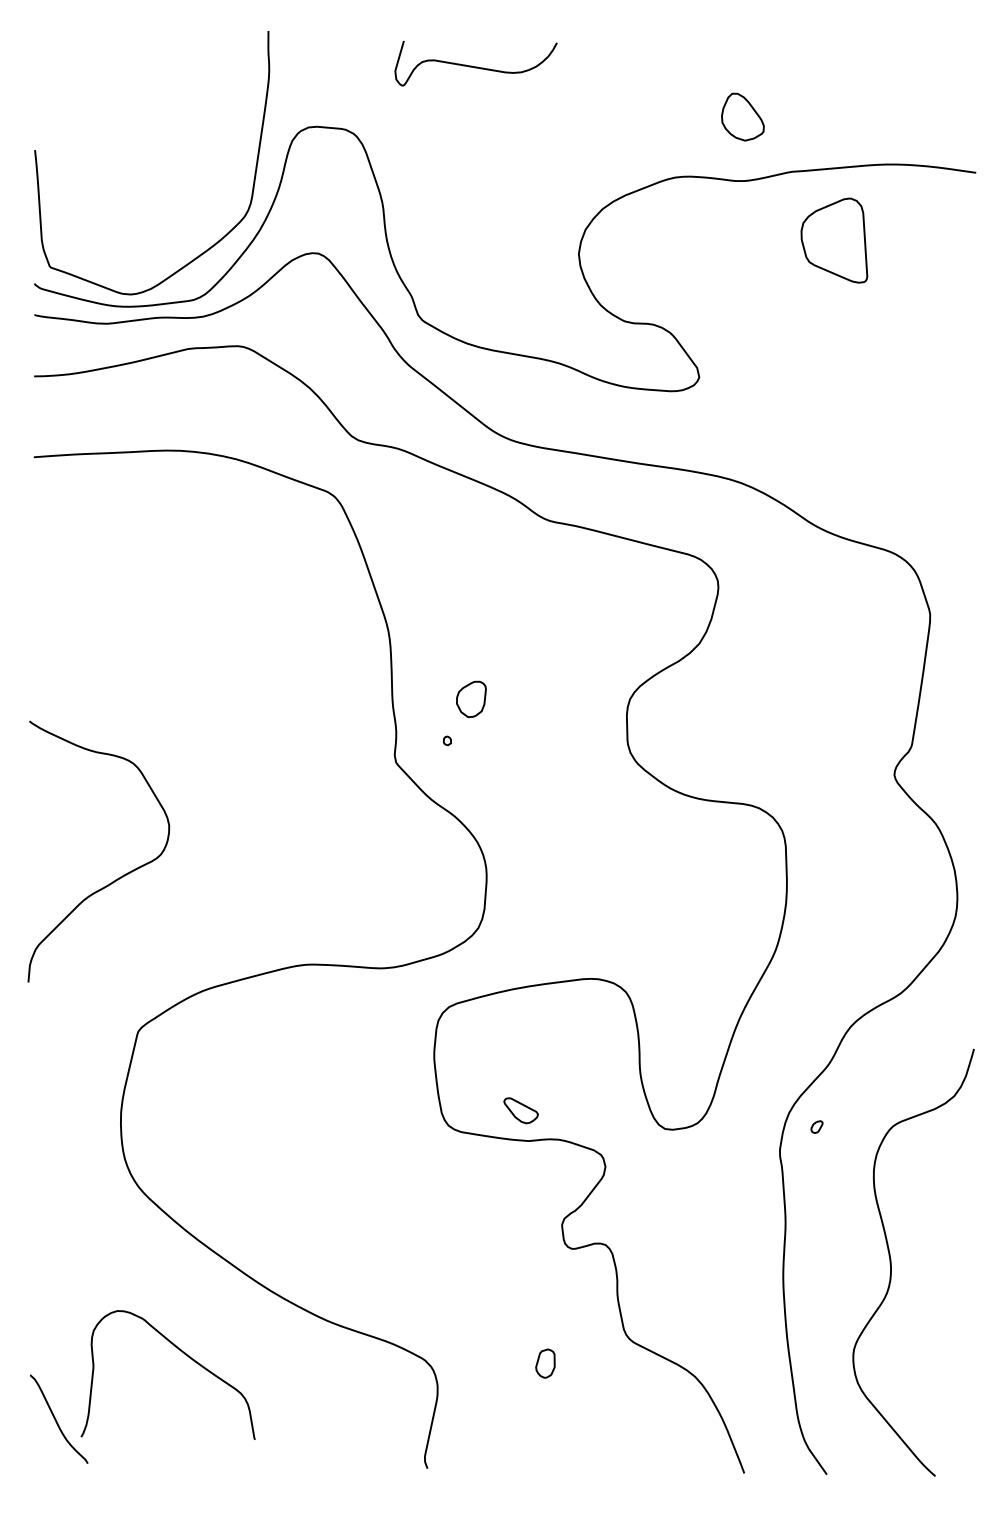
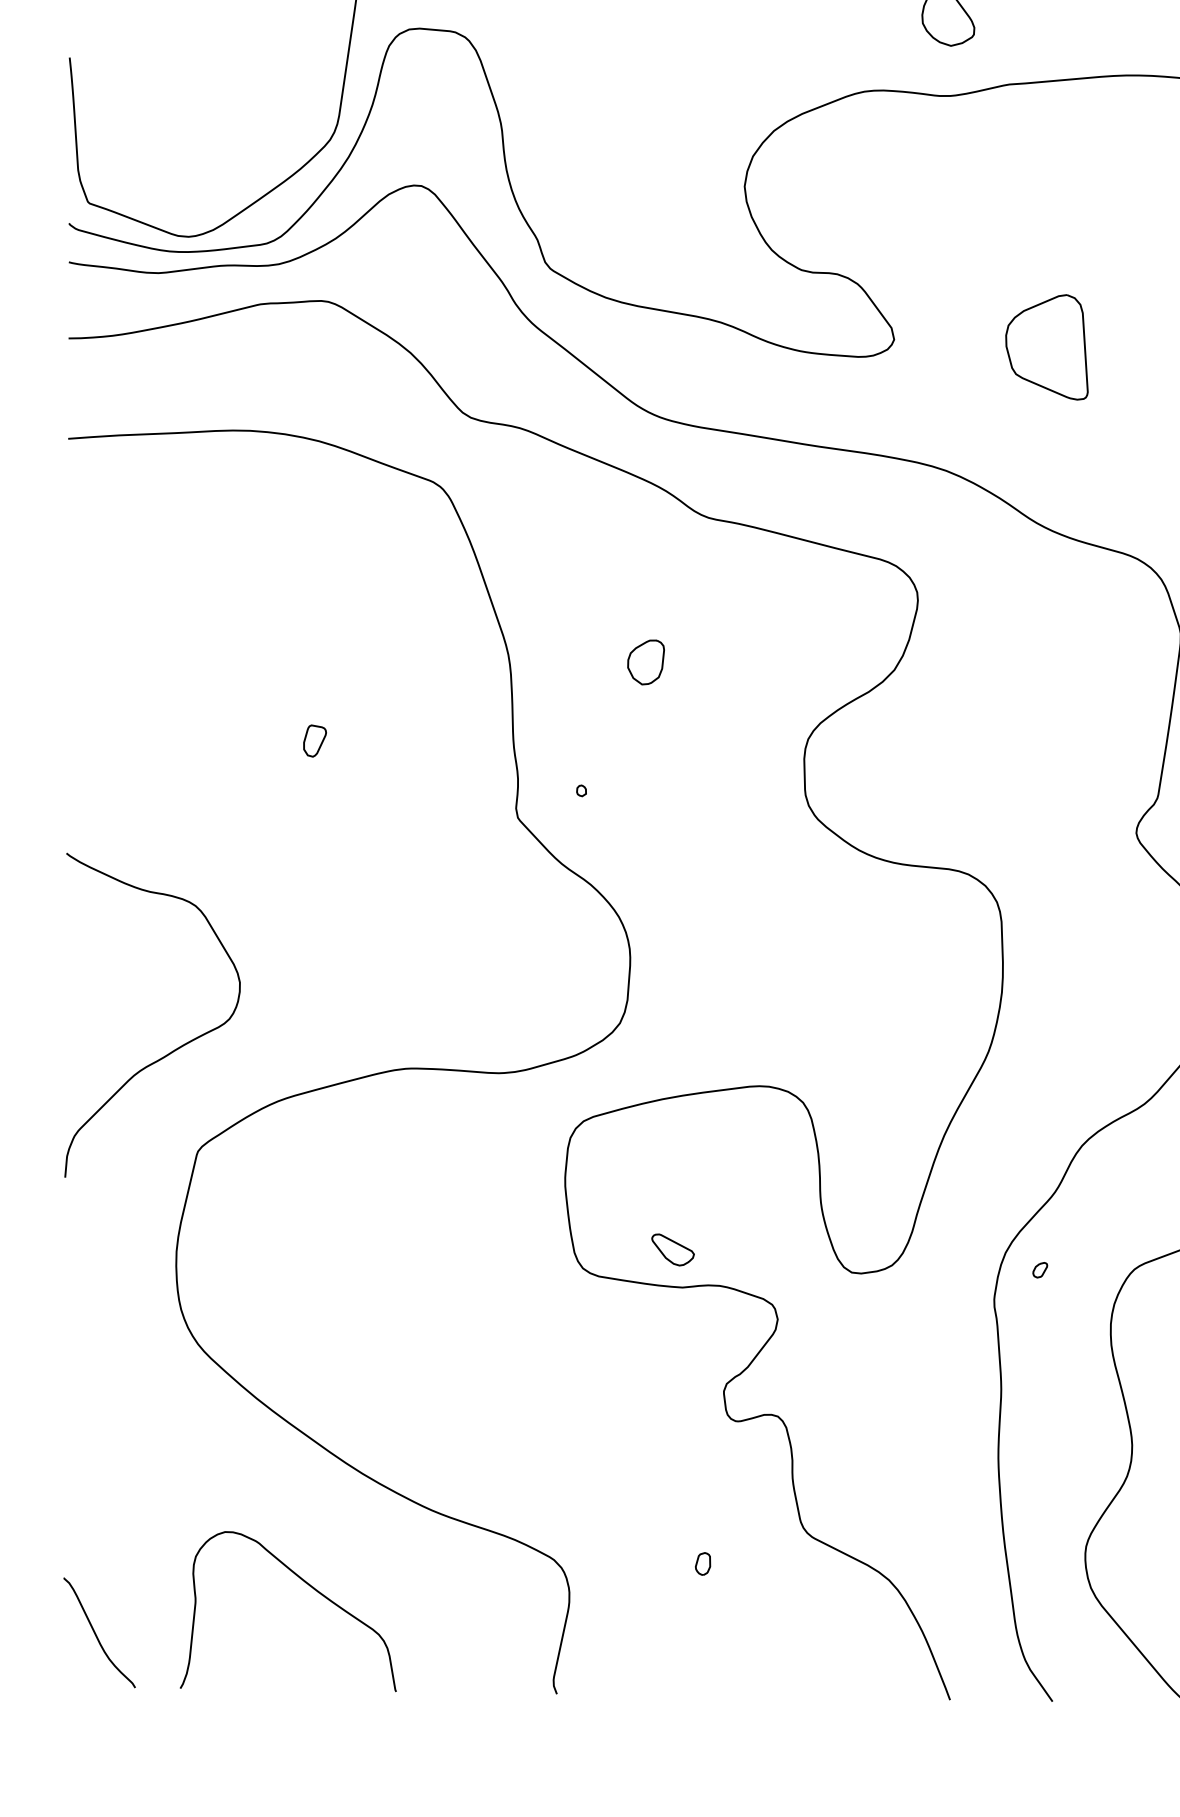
part: (834, 240) -> (1047, 347), moved
part: (471, 699) -> (646, 662), moved
part: (232, 700) -> (314, 740), added
curve: (115, 879) -> (173, 1049), moved
curve: (185, 1355) -> (309, 1587), moved
part: (544, 1363) -> (702, 1563), size x0.62

